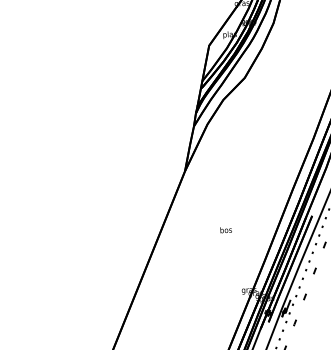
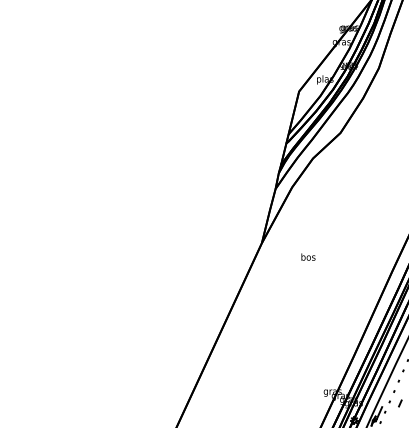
text: (226, 229) -> (308, 256), moved

